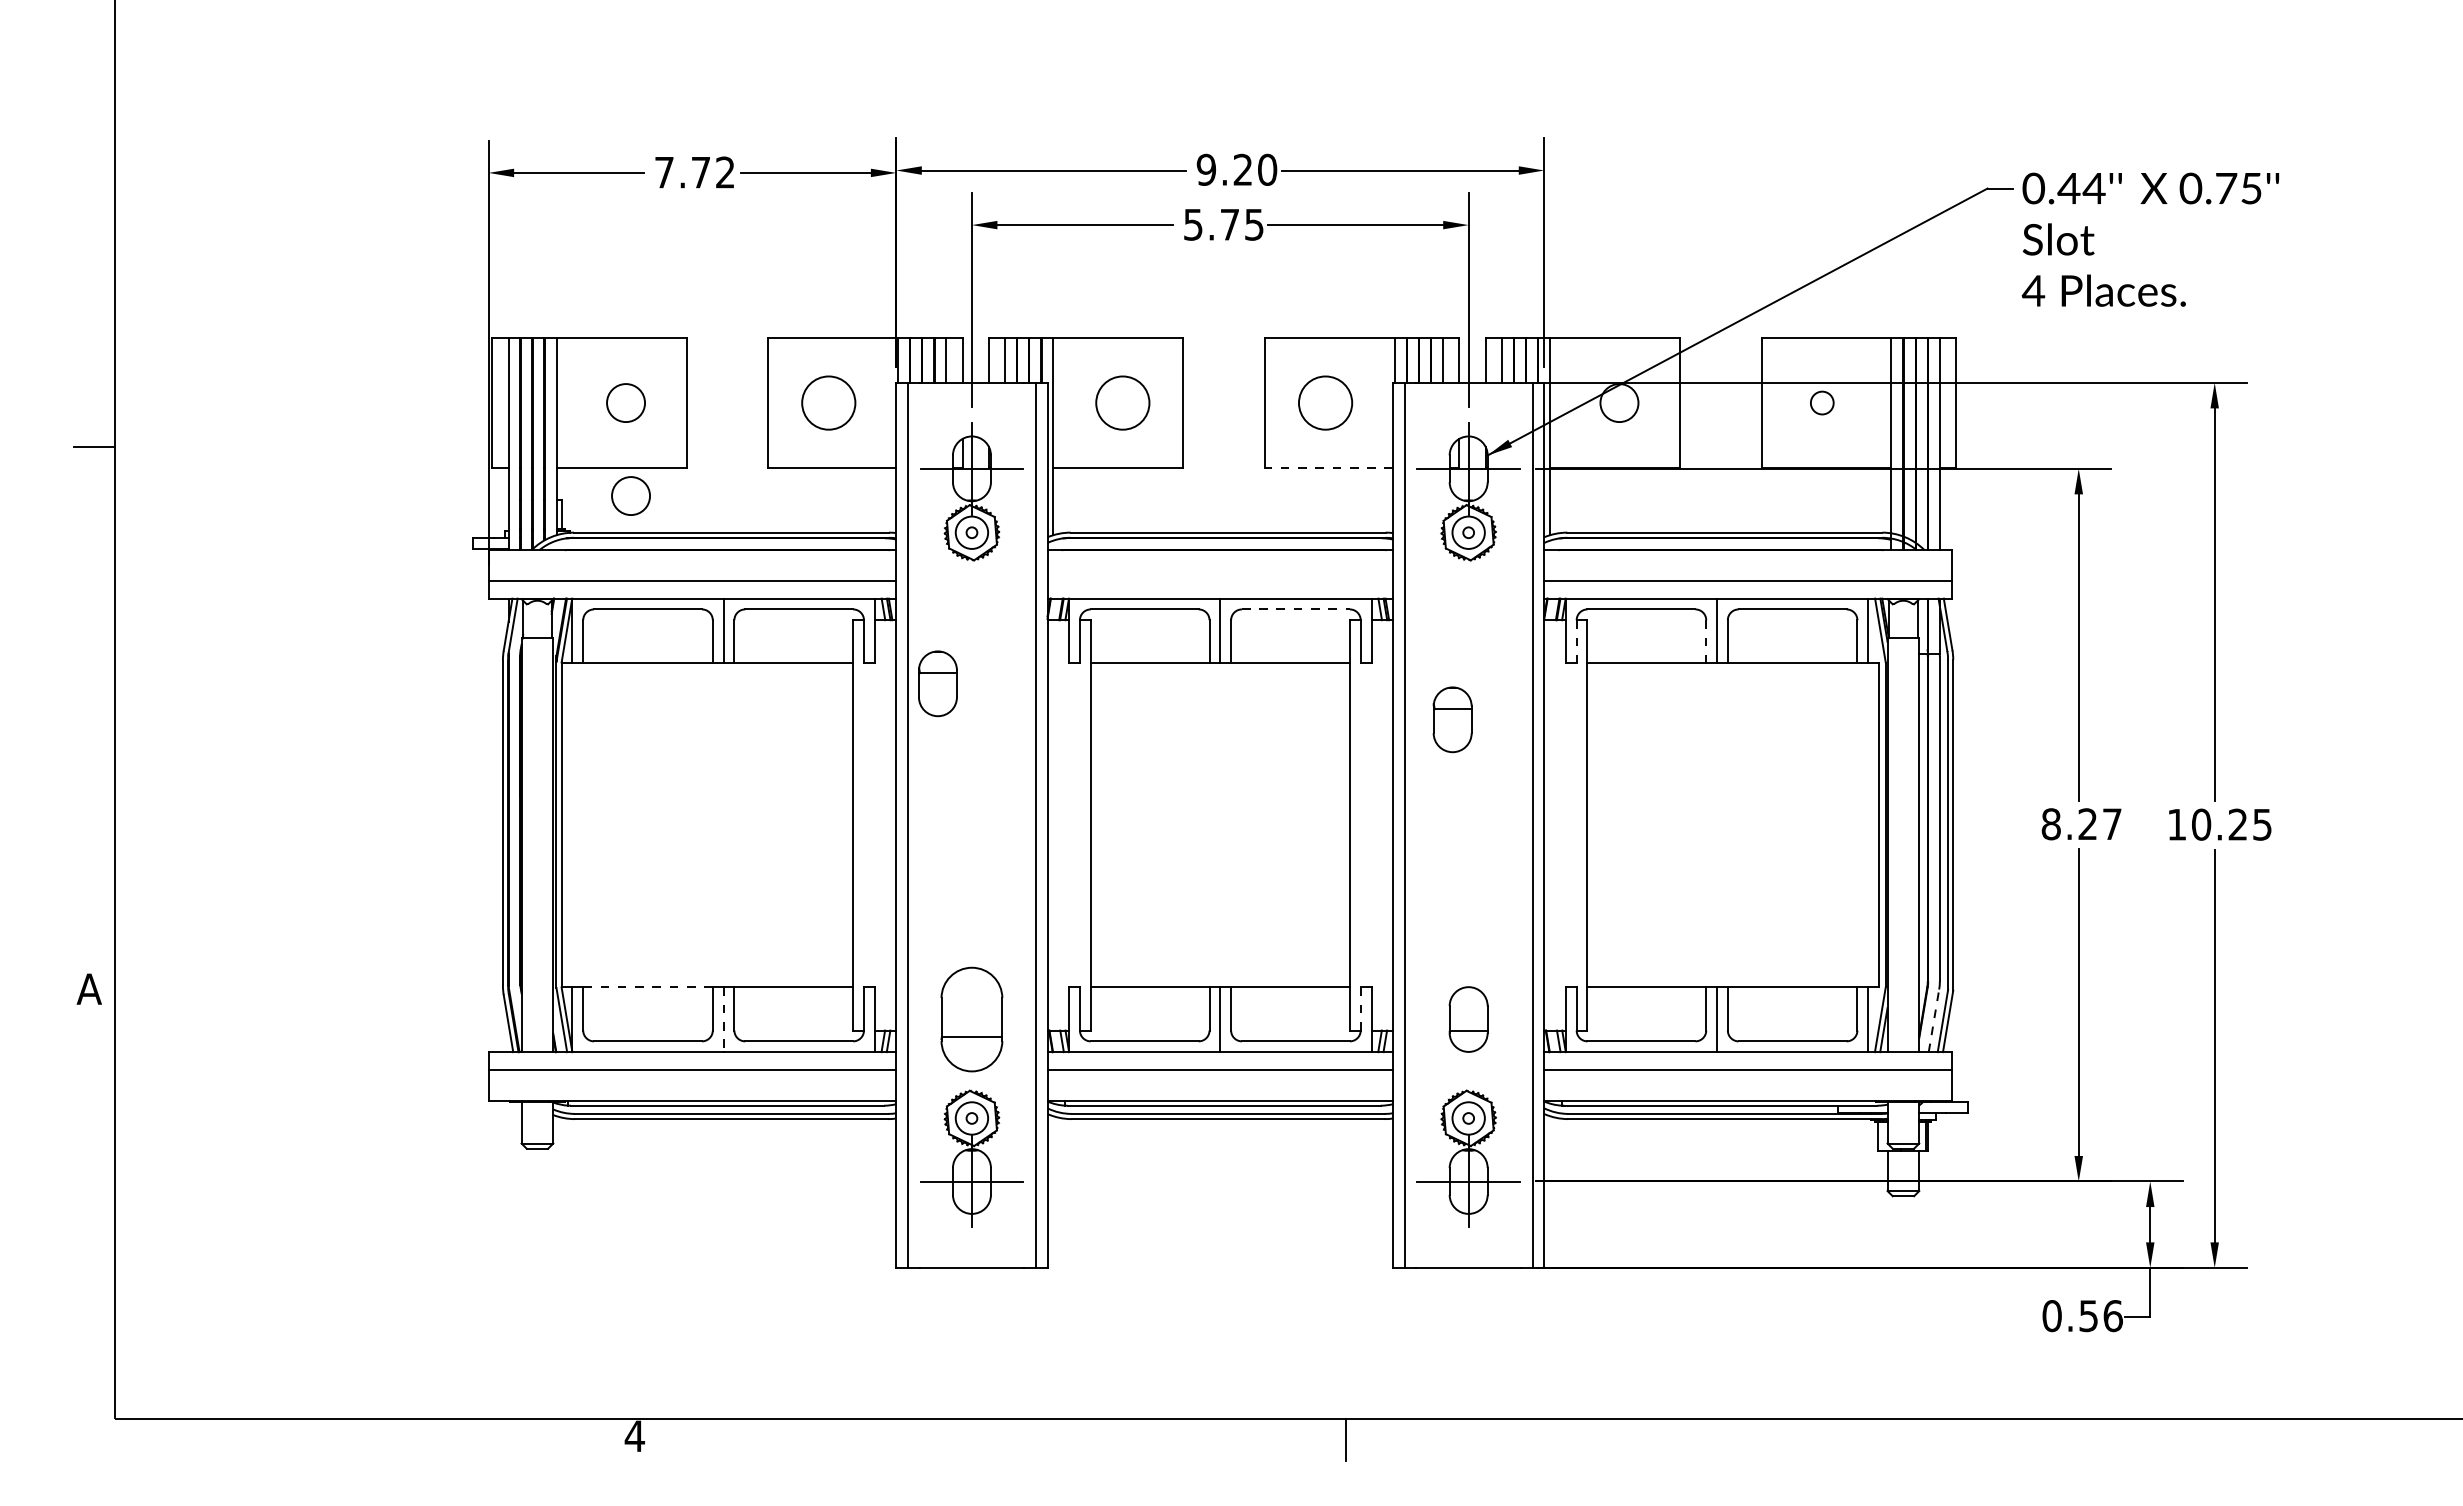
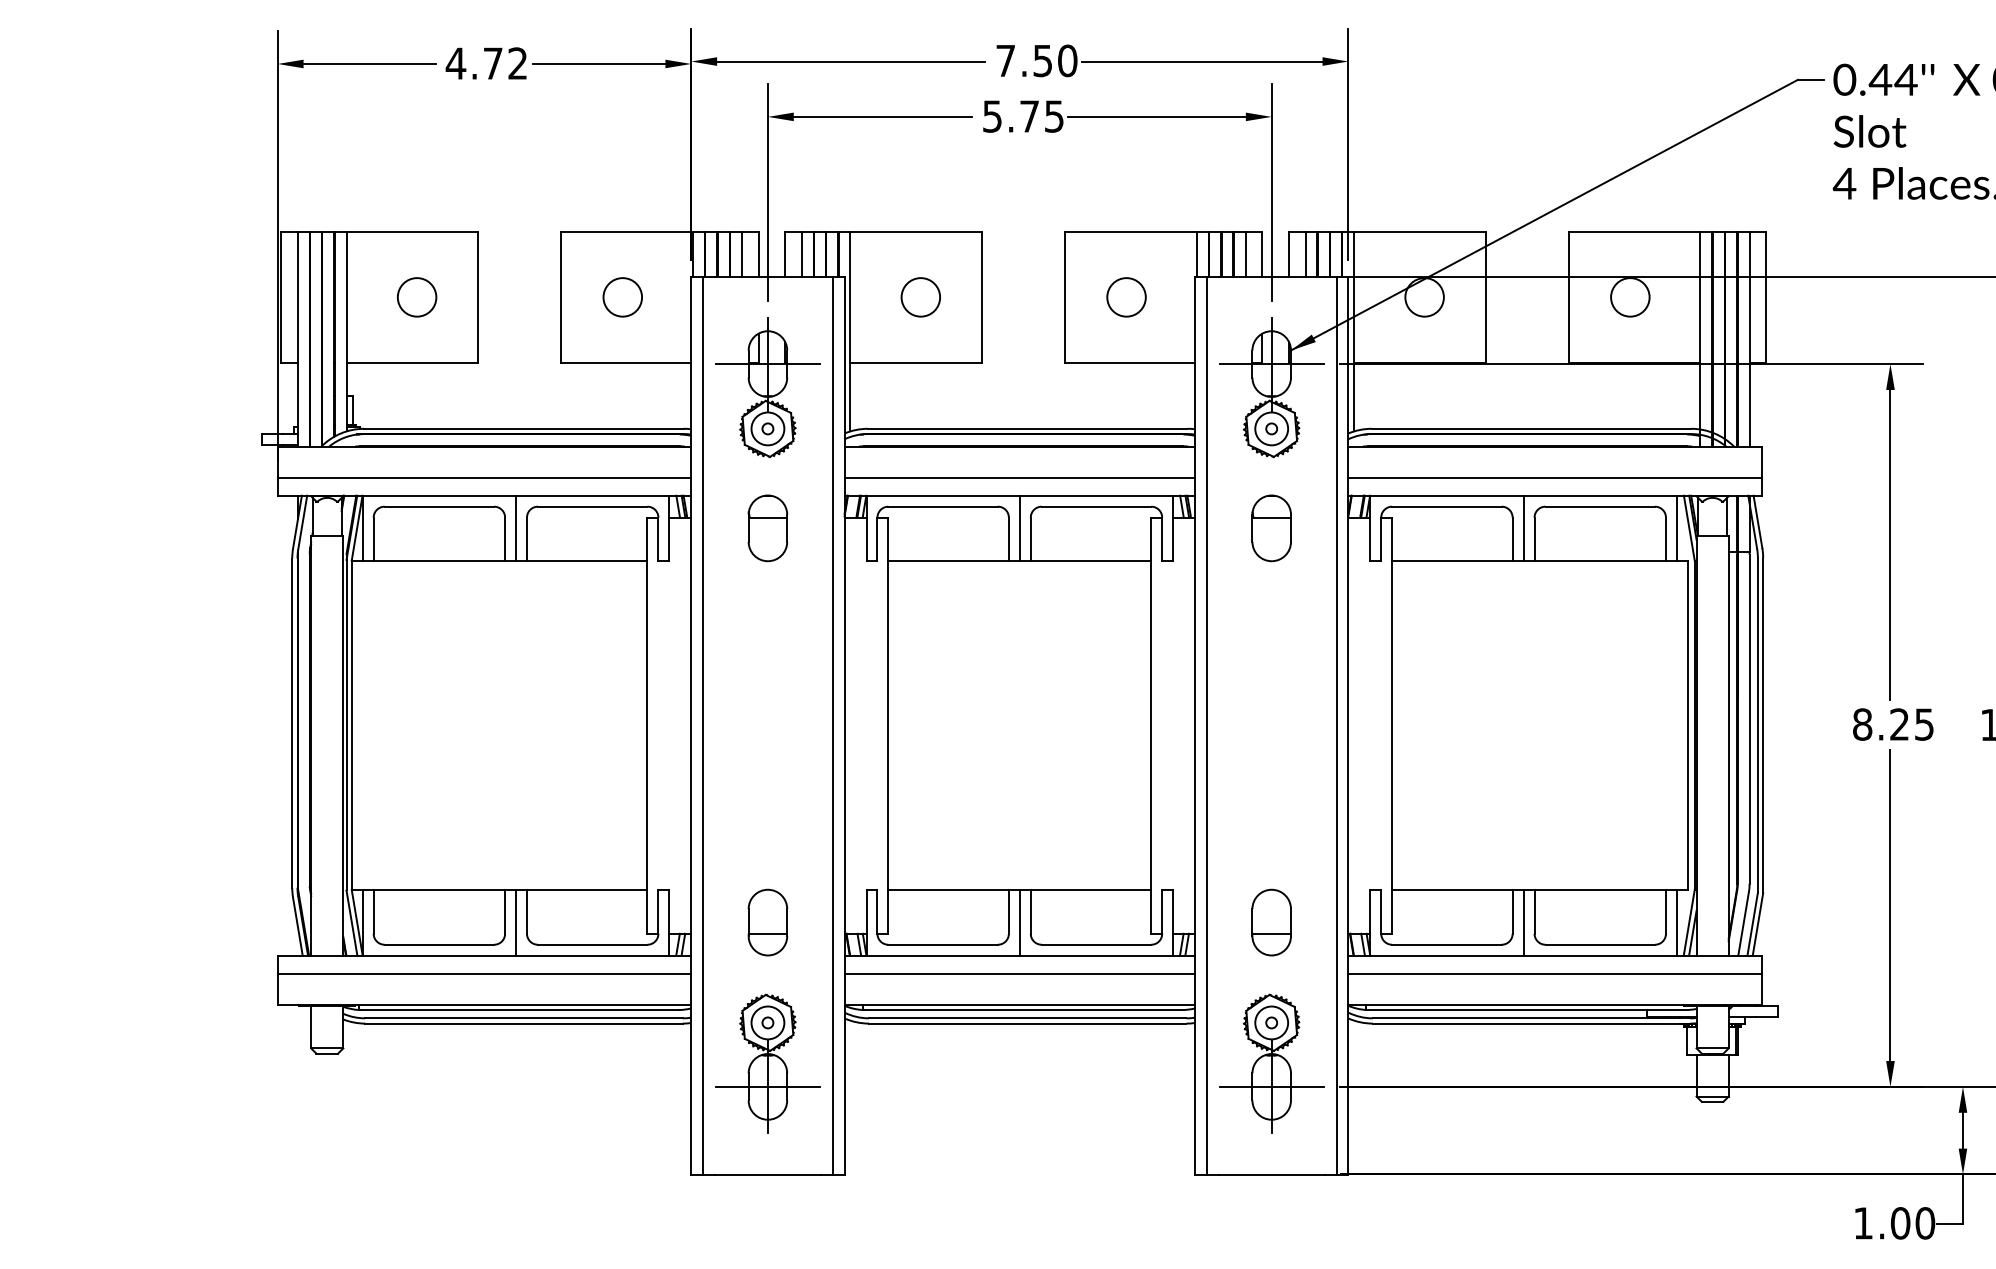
text: (1223, 169) -> (1023, 60), 9.20 -> 7.50
text: (664, 172) -> (456, 63), 7.72 -> 4.72
circle: (828, 402) -> (622, 296), size x0.71
circle: (1122, 402) -> (920, 296), size x0.71
circle: (1325, 402) -> (1126, 296), size x0.71
circle: (1822, 403) -> (1630, 297), size x1.67
line: (1329, 467) -> (1130, 362), dashed -> solid
circle: (630, 495) -> (421, 391), removed
line: (1220, 580) -> (1020, 477), added
line: (1295, 609) -> (1096, 506), dashed -> solid
line: (1576, 641) -> (1381, 539), dashed -> solid
line: (1706, 641) -> (1512, 539), dashed -> solid
part: (937, 683) -> (767, 528), moved
part: (1452, 719) -> (1271, 528), moved
text: (2112, 824) -> (1924, 724), 8.27 -> 8.25
line: (648, 987) -> (439, 890), dashed -> solid
line: (1360, 1008) -> (1161, 911), dashed -> solid
part: (971, 1019) -> (767, 922), size x0.62
line: (723, 1020) -> (515, 923), dashed -> solid
line: (1933, 1020) -> (1743, 923), dashed -> solid
text: (2082, 1316) -> (1894, 1223), 0.56 -> 1.00

